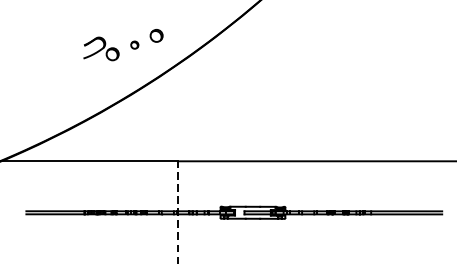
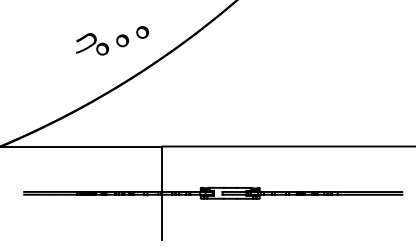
part: (134, 44) -> (122, 40), size x1.67
line: (178, 212) -> (162, 193), dashed -> solid

